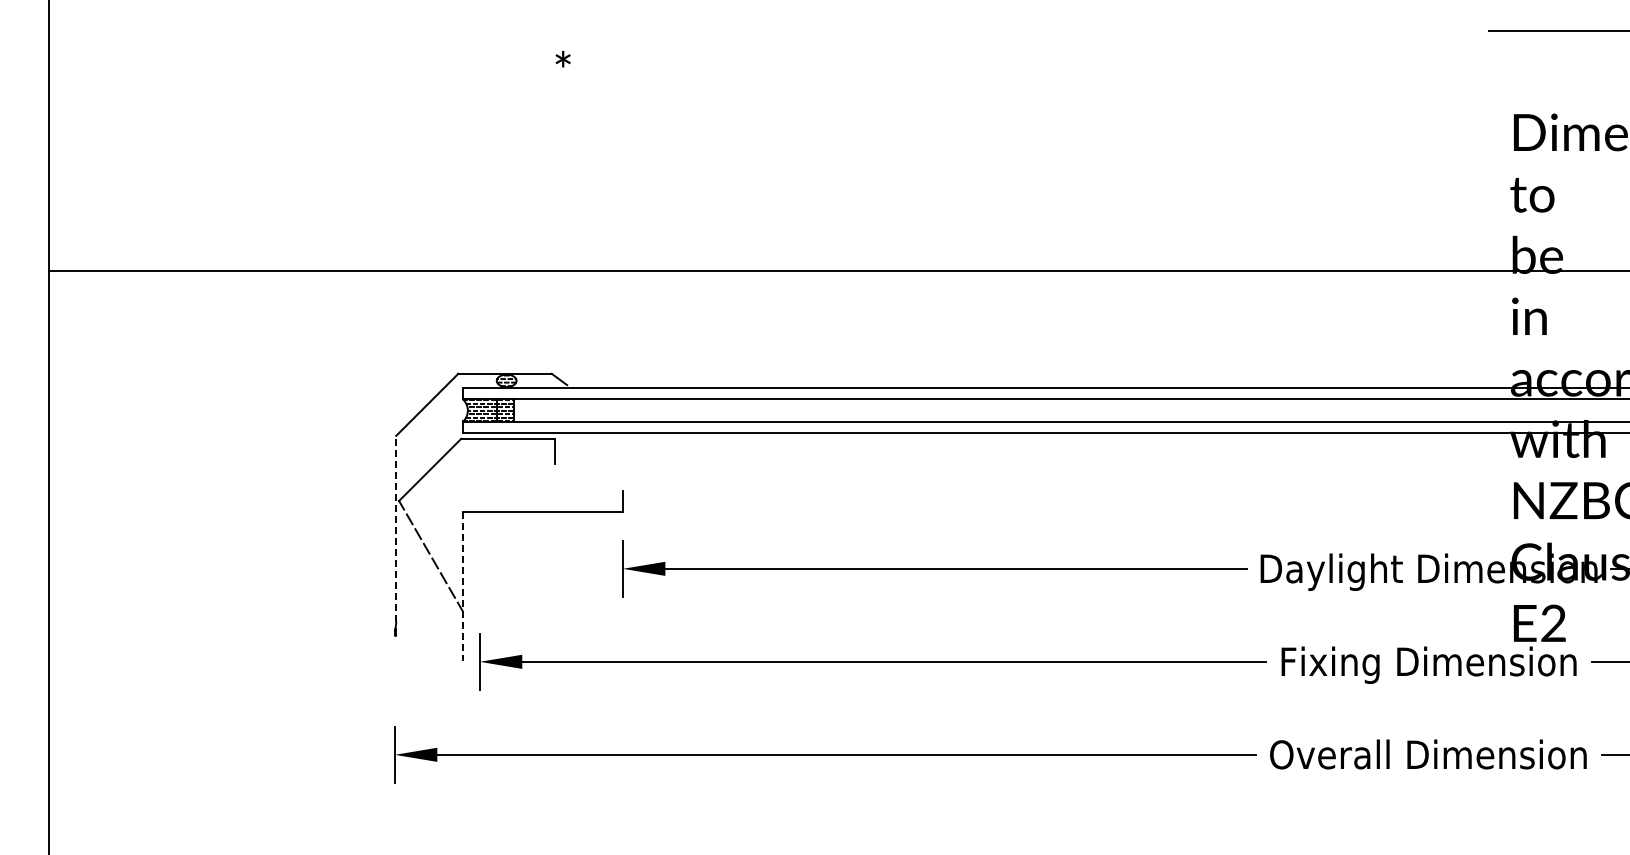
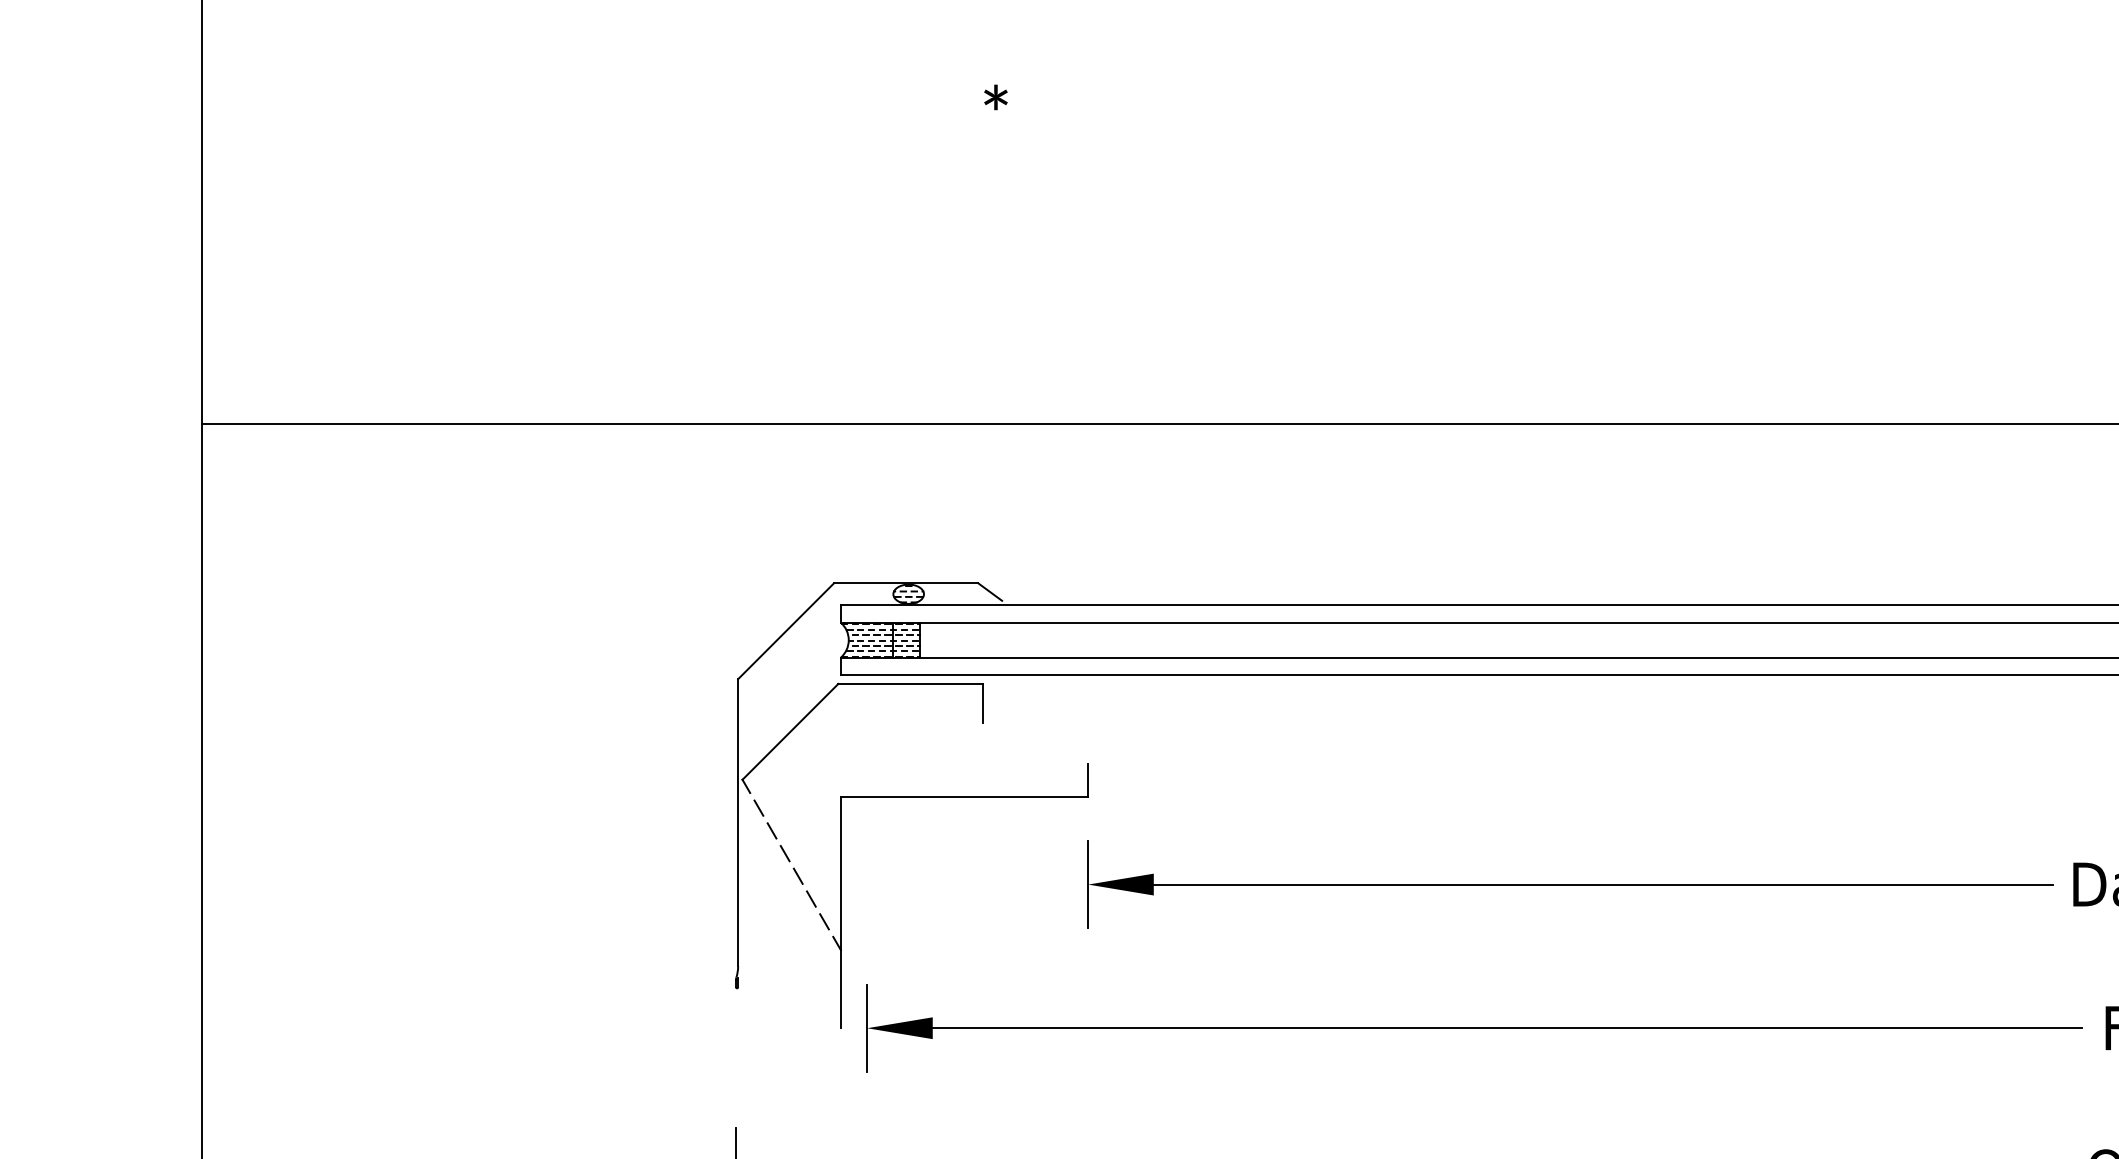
line: (396, 528) -> (738, 822), dashed -> solid
line: (462, 586) -> (840, 911), dashed -> solid

